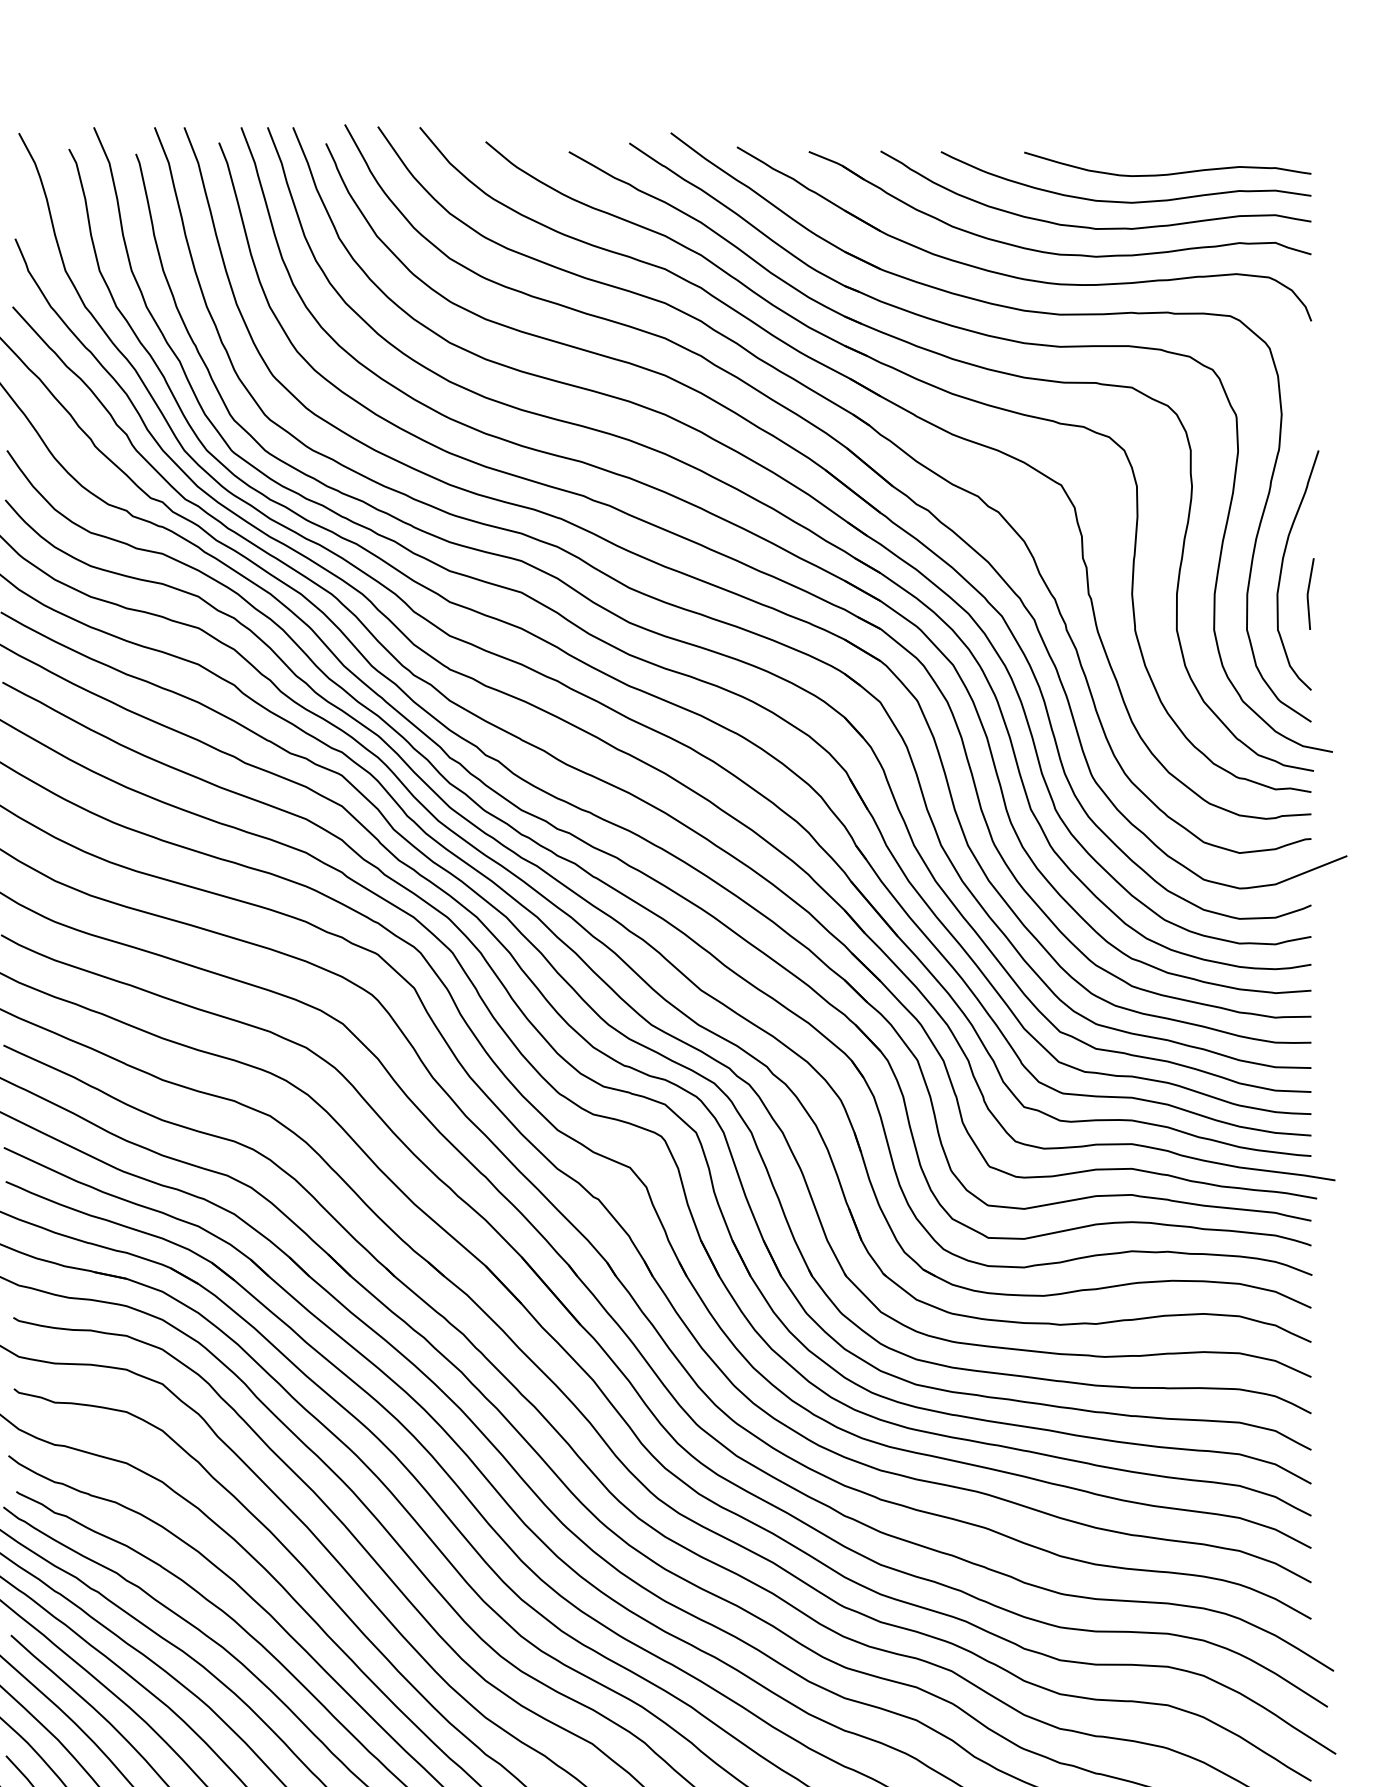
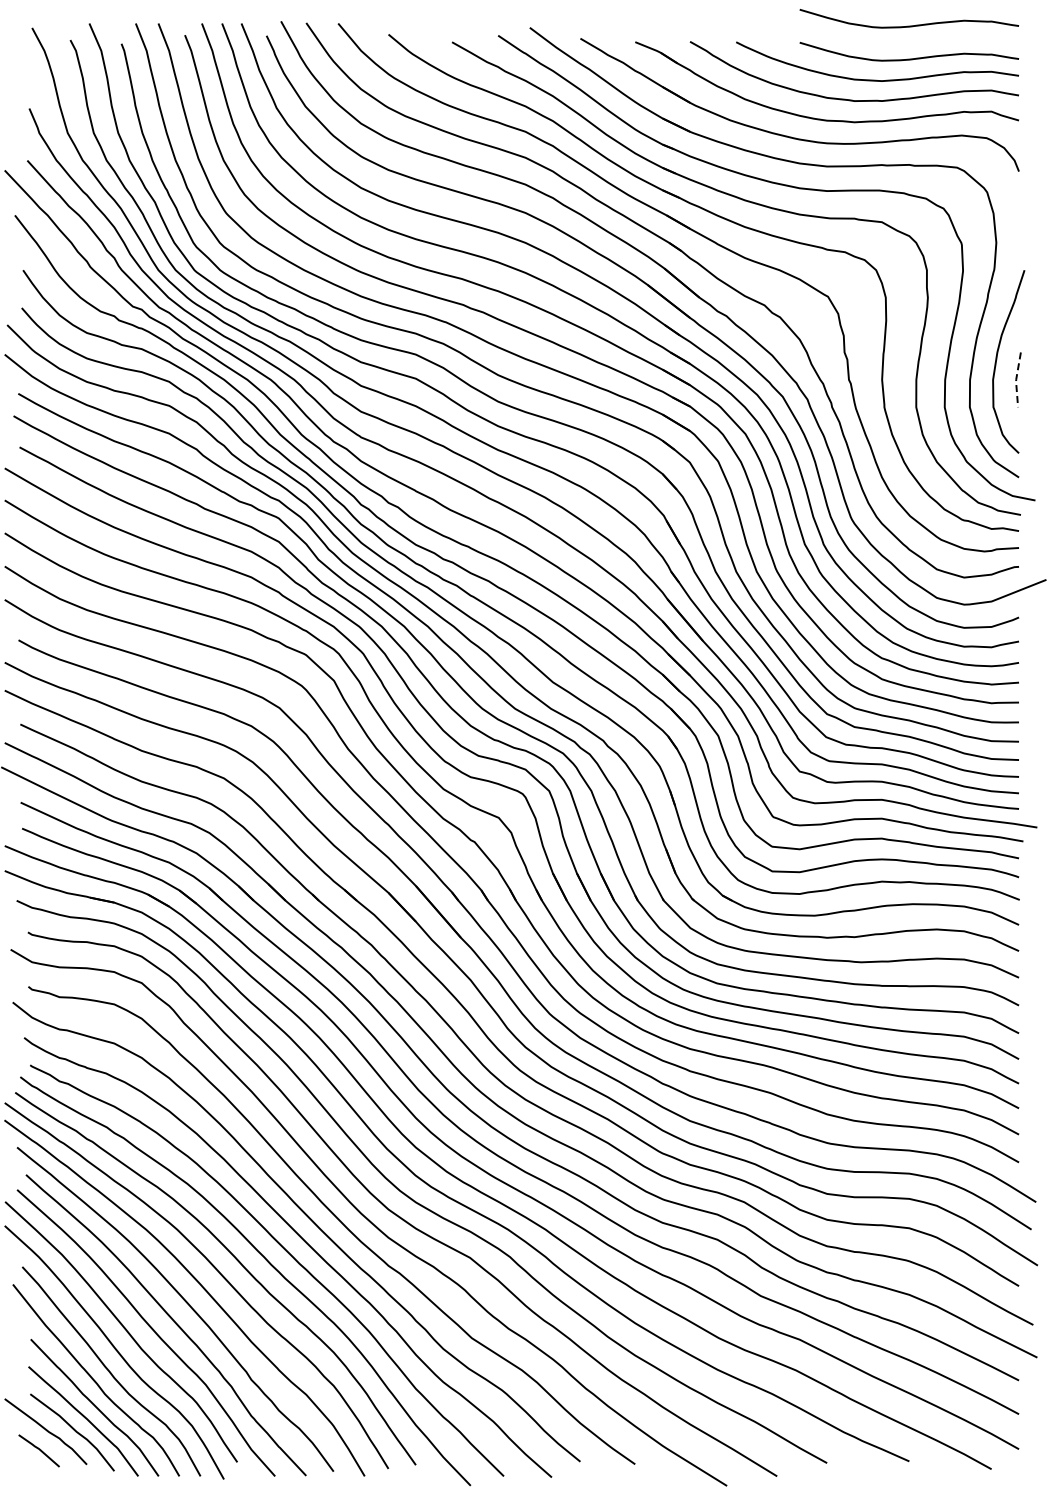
curve: (1166, 129) -> (908, 25), added
line: (1308, 593) -> (1016, 379), solid -> dashed

